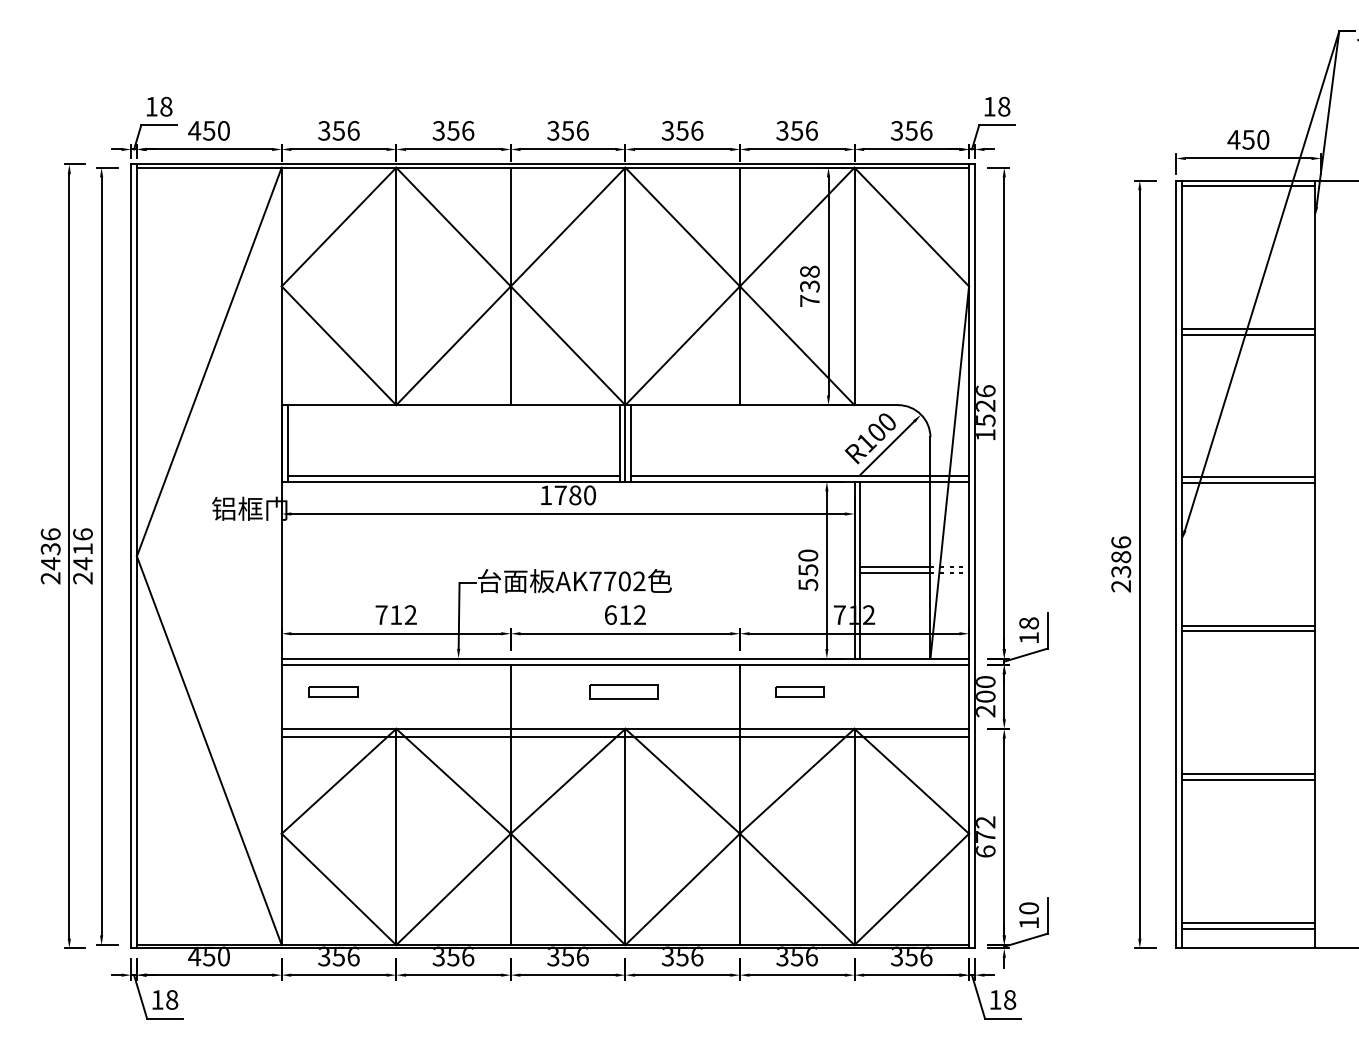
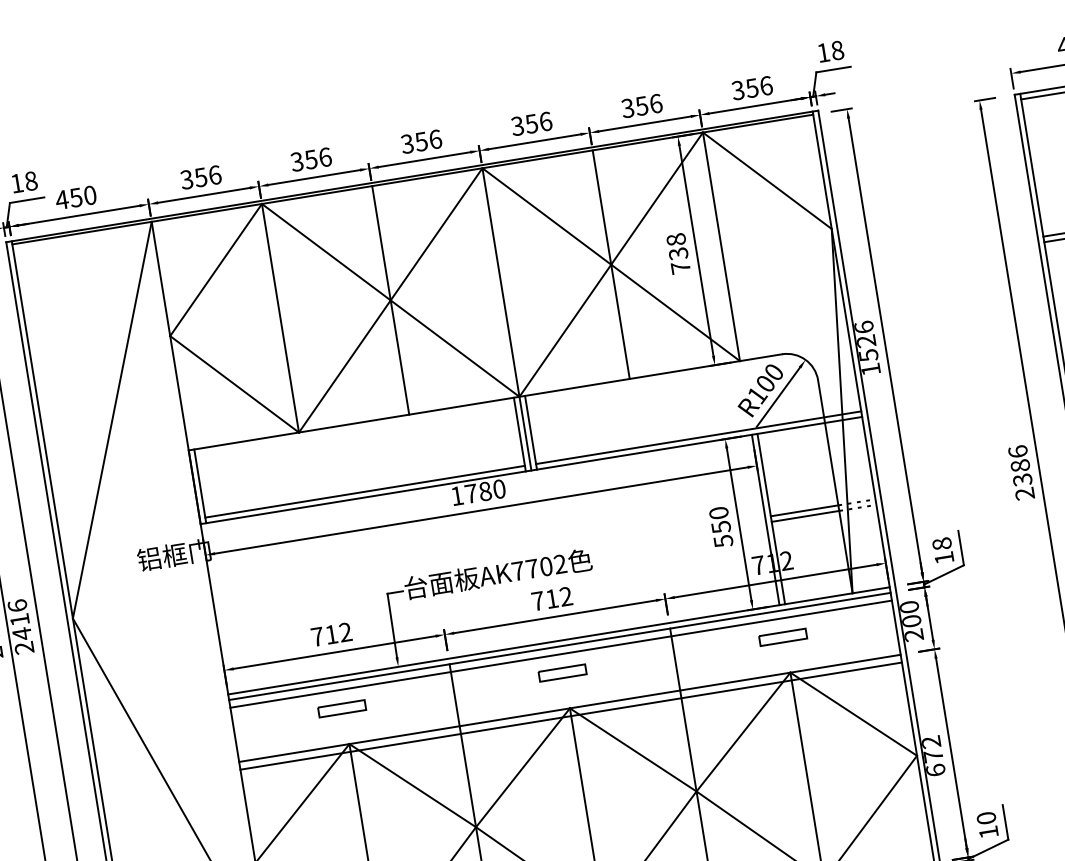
text: (610, 615) -> (537, 601), 612 -> 712
line: (625, 672) -> (561, 654), added
part: (333, 691) -> (341, 708), moved
part: (623, 691) -> (562, 672), size x0.71
part: (799, 691) -> (782, 637), moved

